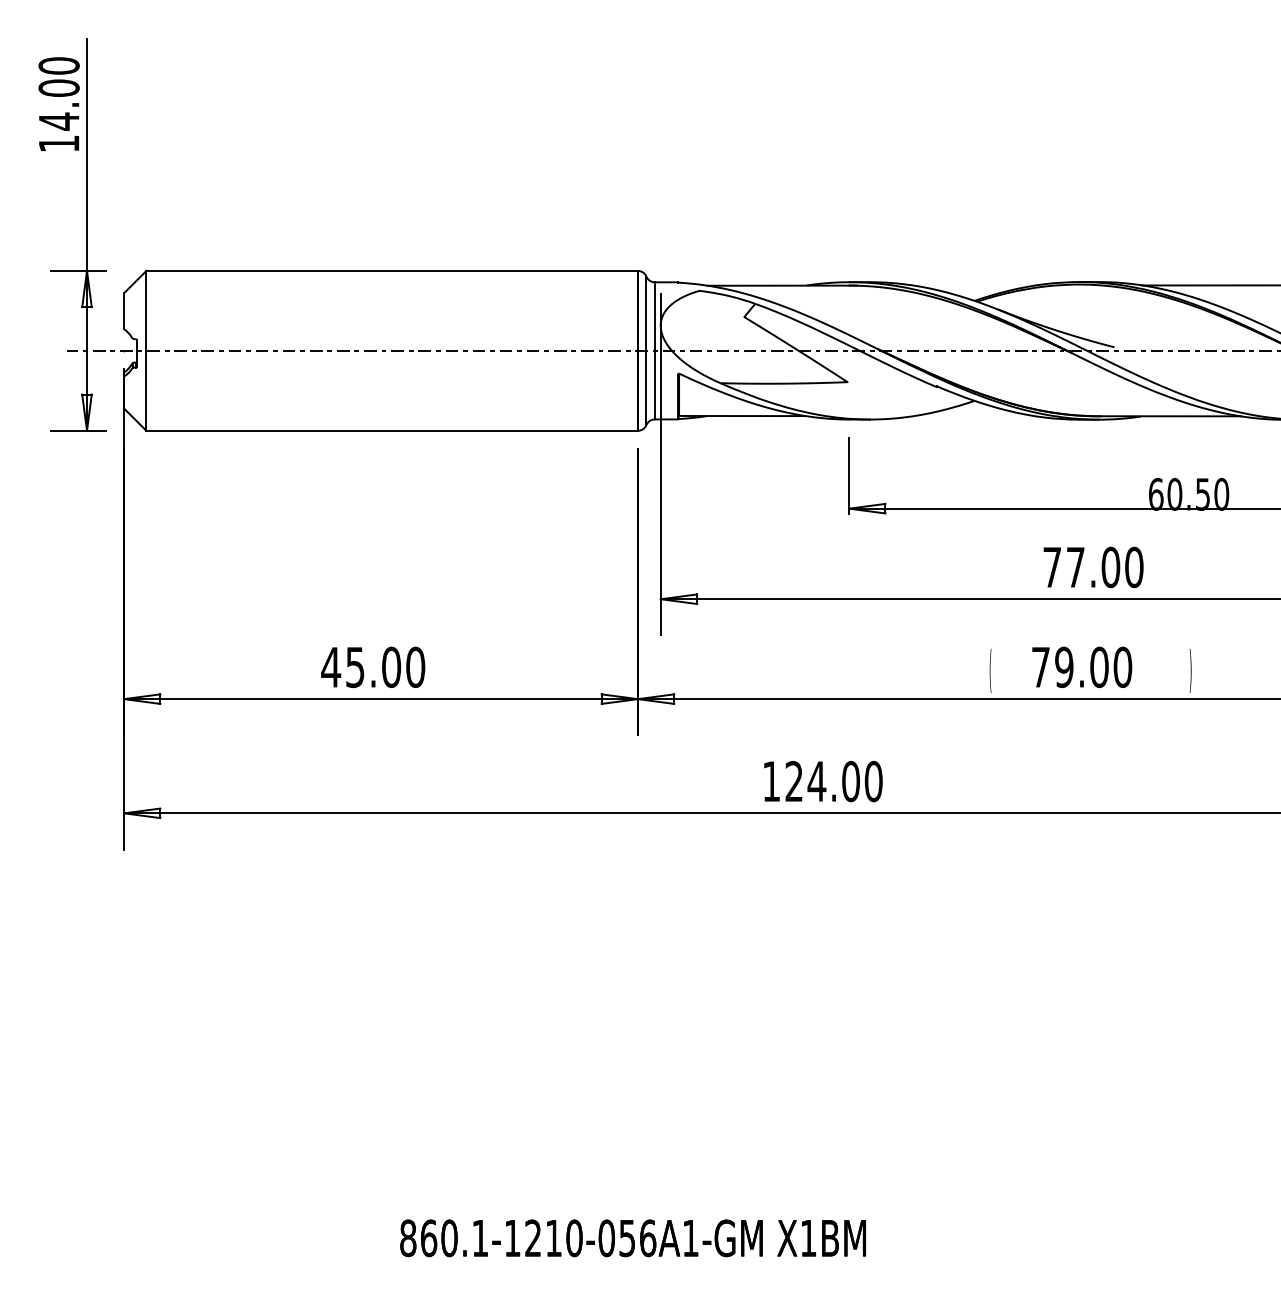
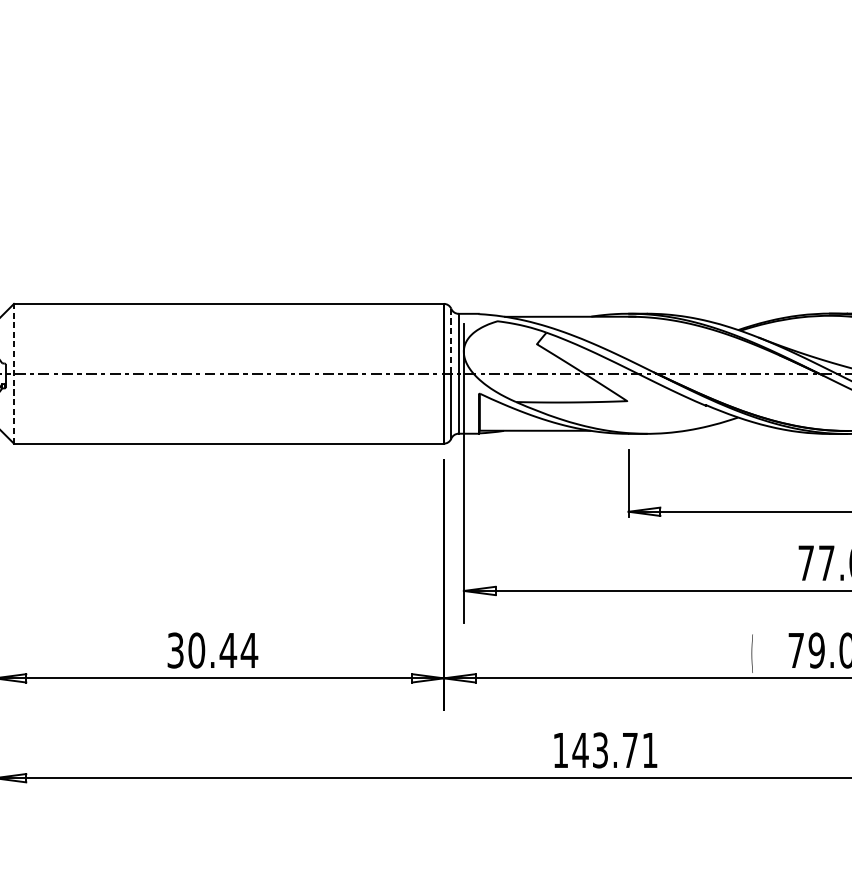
line: (646, 314) -> (451, 341), solid -> dashed
line: (146, 350) -> (14, 373), solid -> dashed
text: (373, 667) -> (212, 650), 45.00 -> 30.44
text: (833, 781) -> (614, 750), 124.00 -> 143.71

